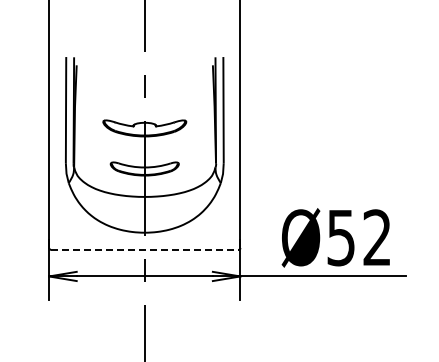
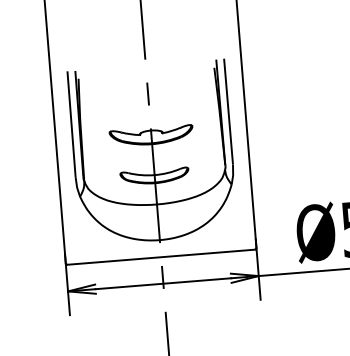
line: (144, 249) -> (160, 256), dashed -> solid

